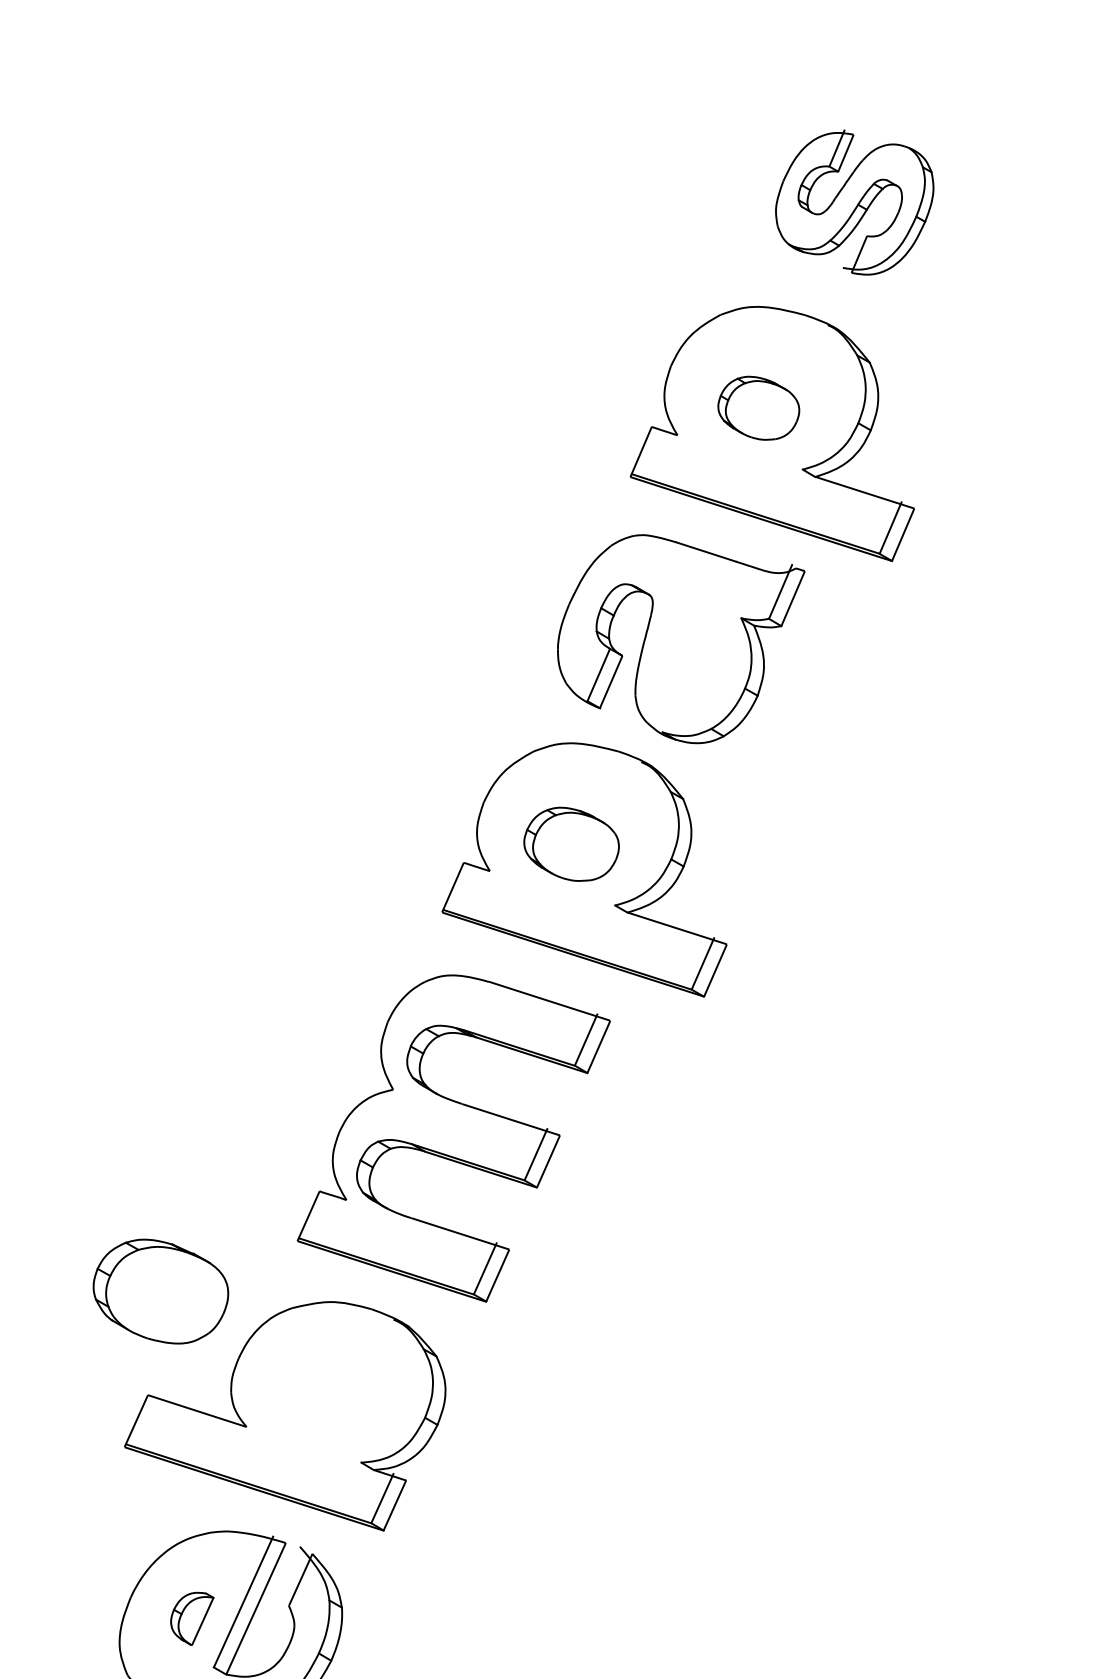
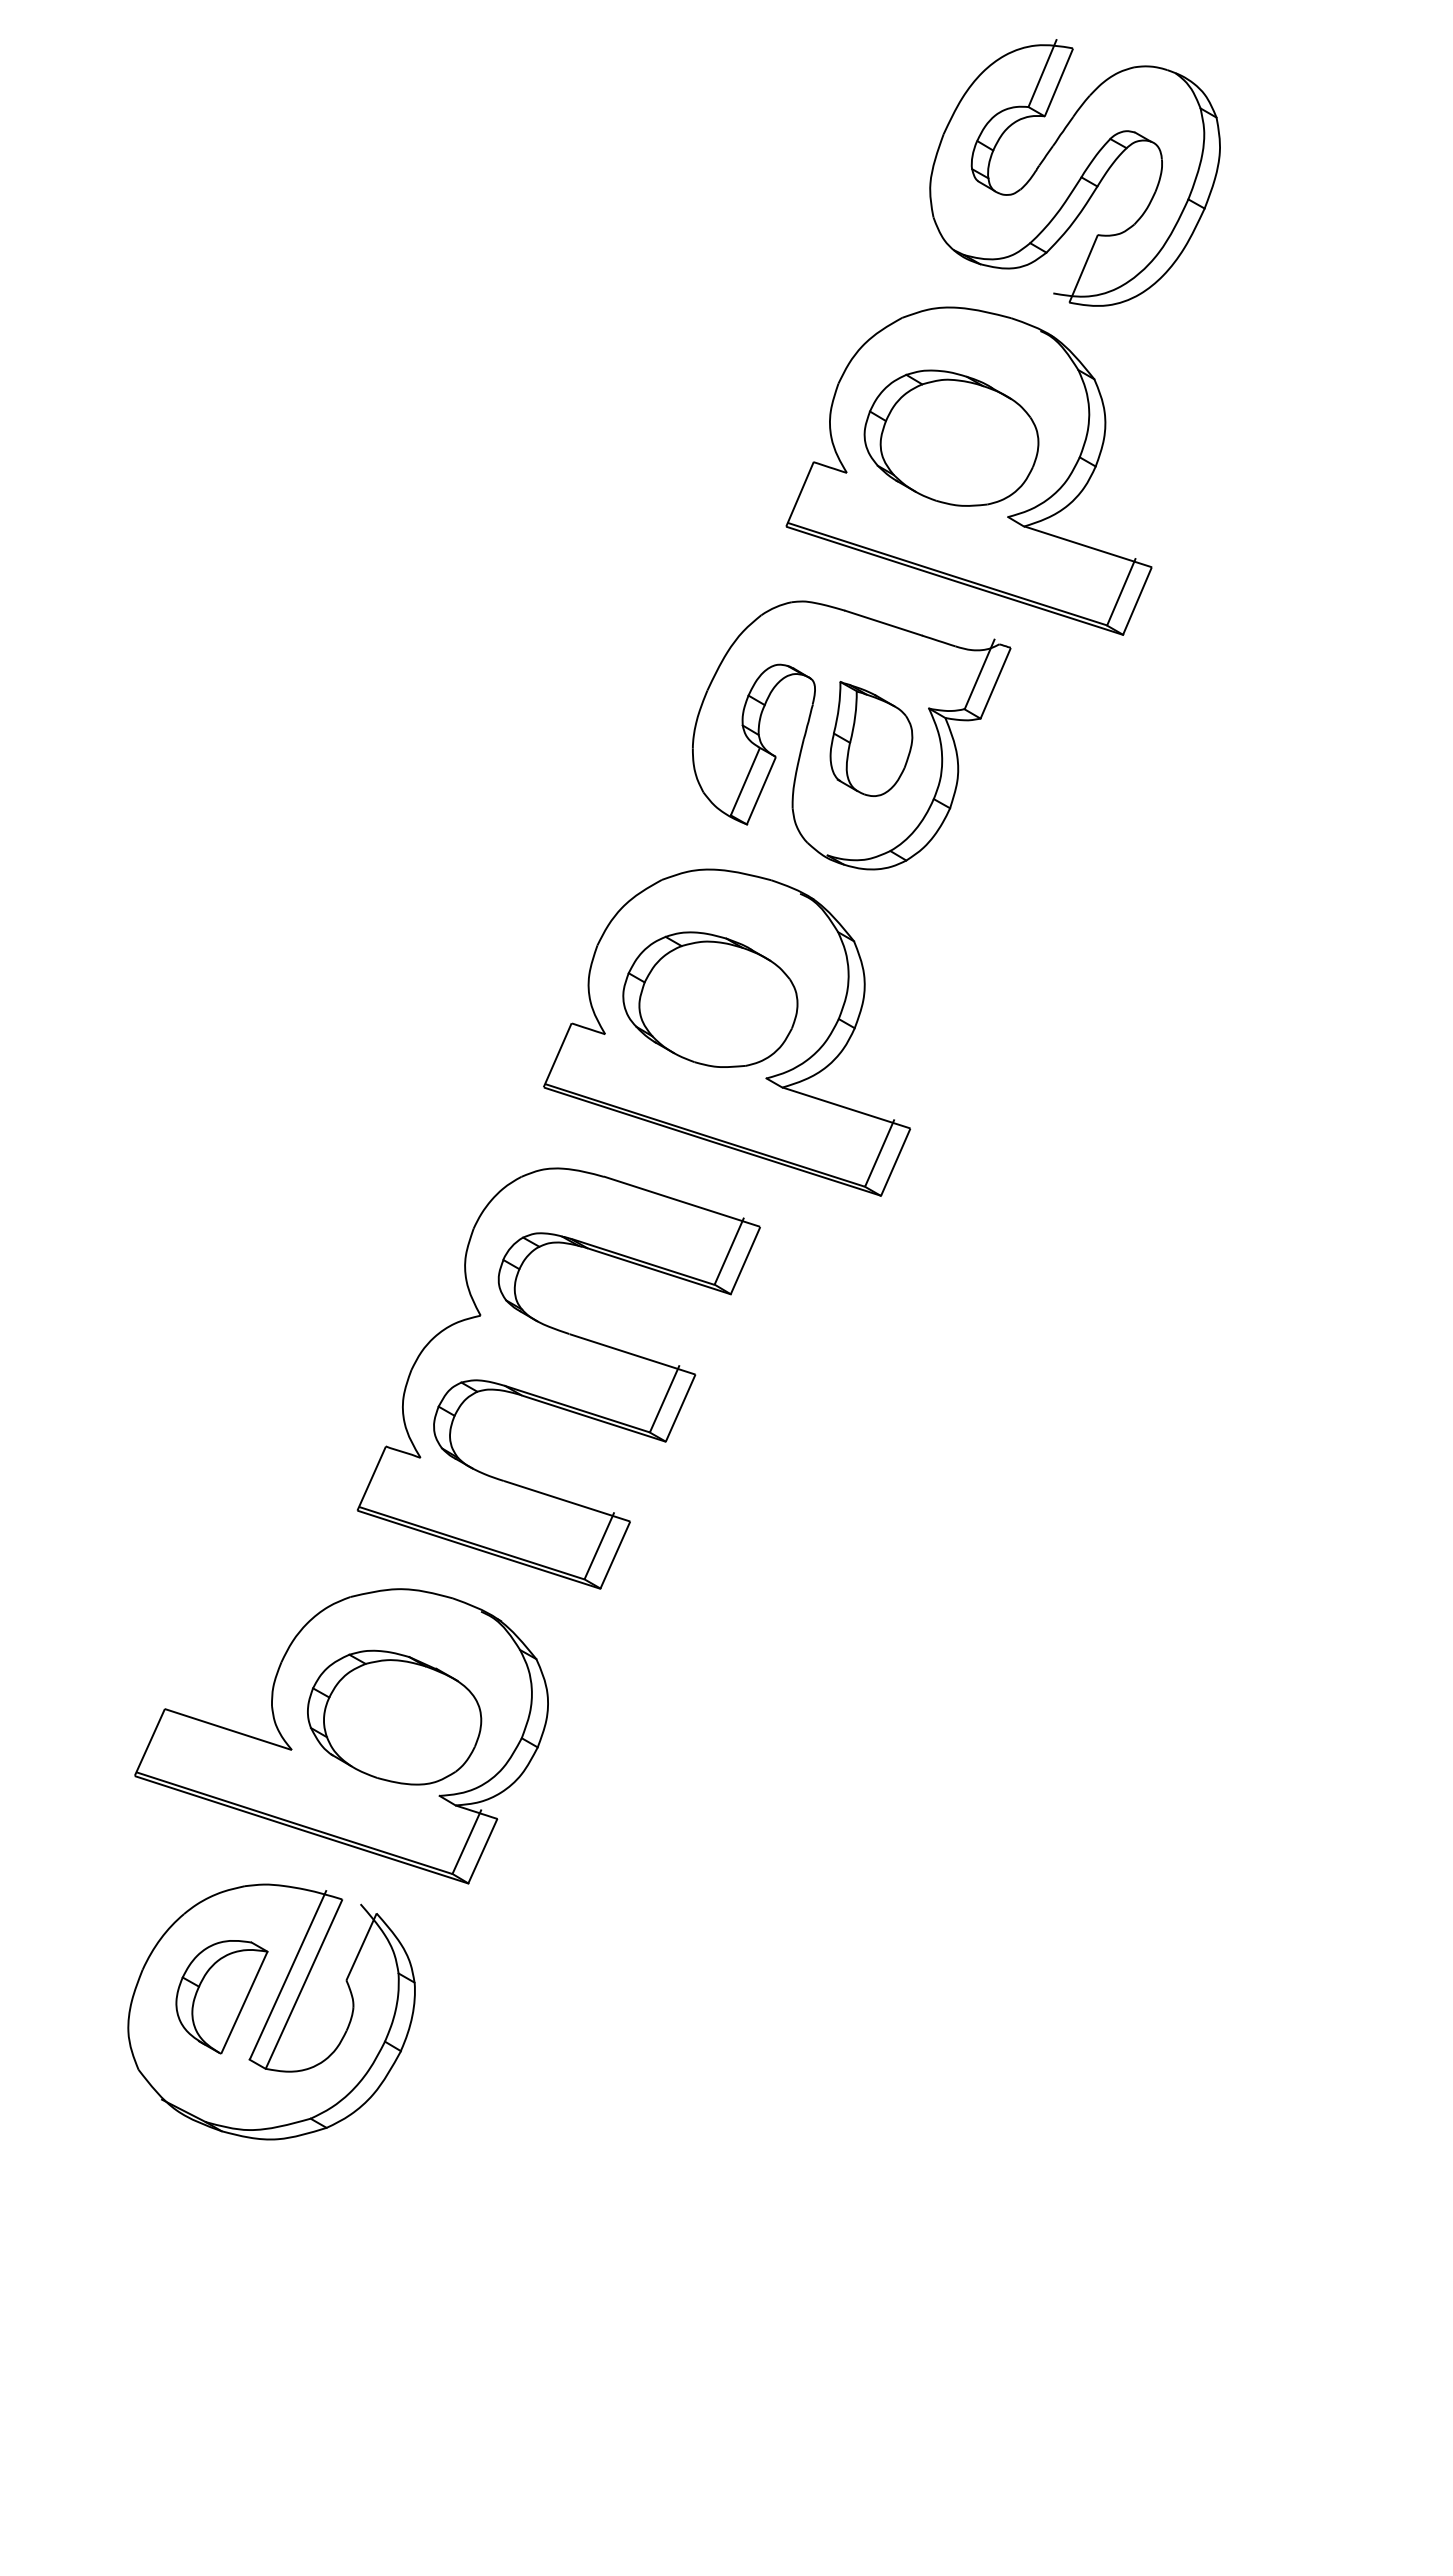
part: (854, 202) -> (1074, 172), size x1.43
part: (758, 407) -> (951, 437), size x1.67
part: (696, 641) -> (871, 738), added
part: (571, 844) -> (710, 999), size x1.43
part: (160, 1291) -> (394, 1717), moved
part: (191, 1619) -> (221, 1997), size x1.67

